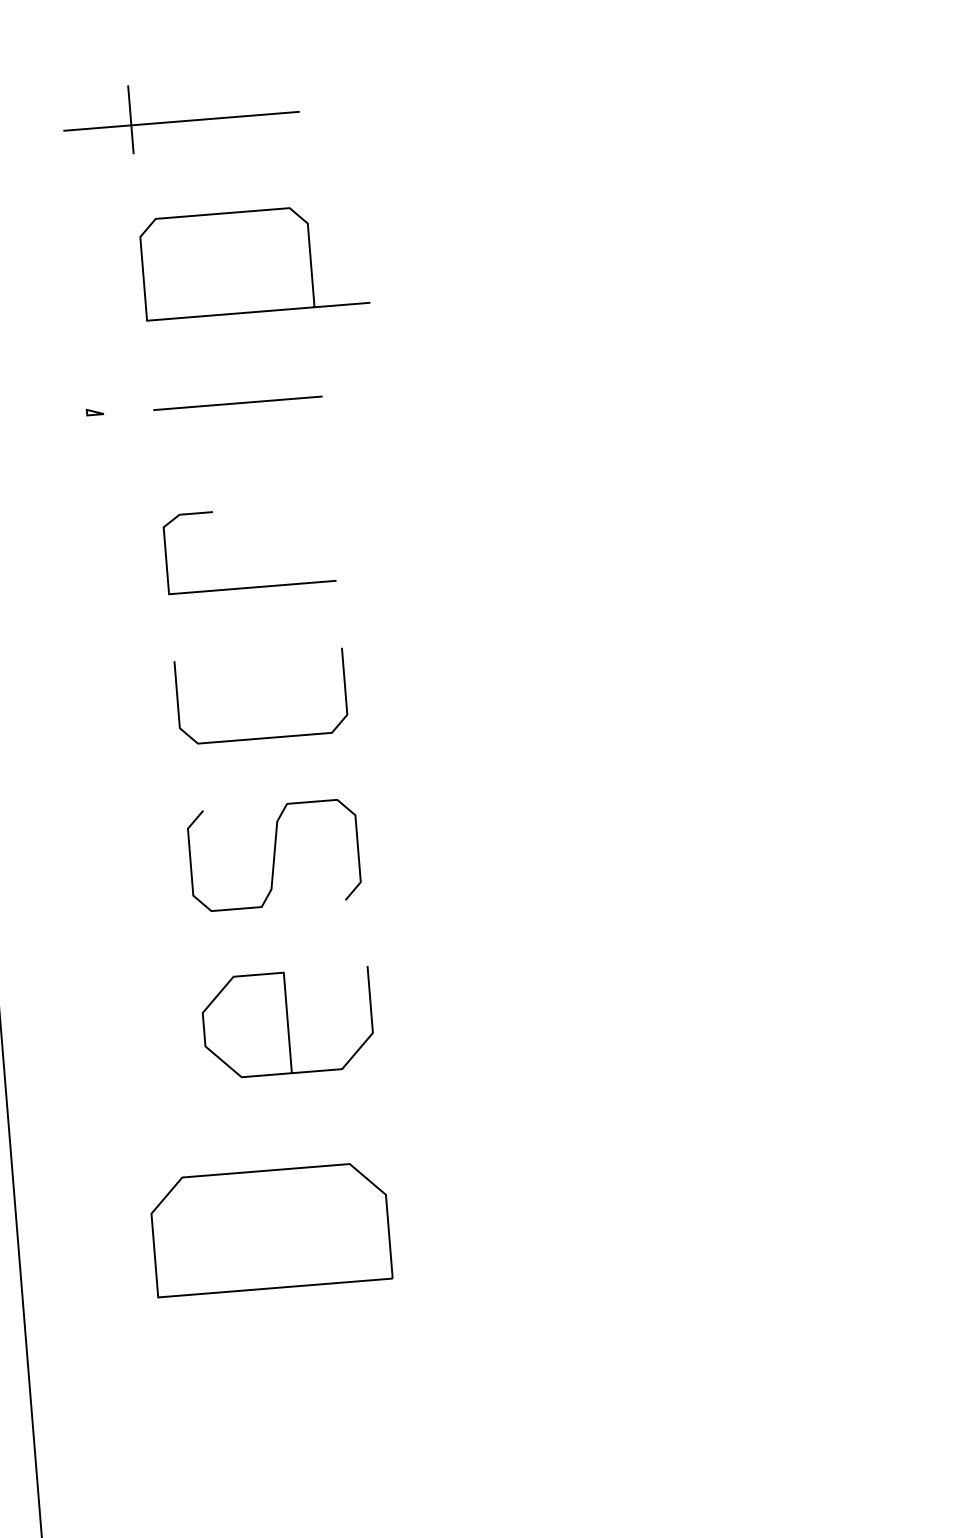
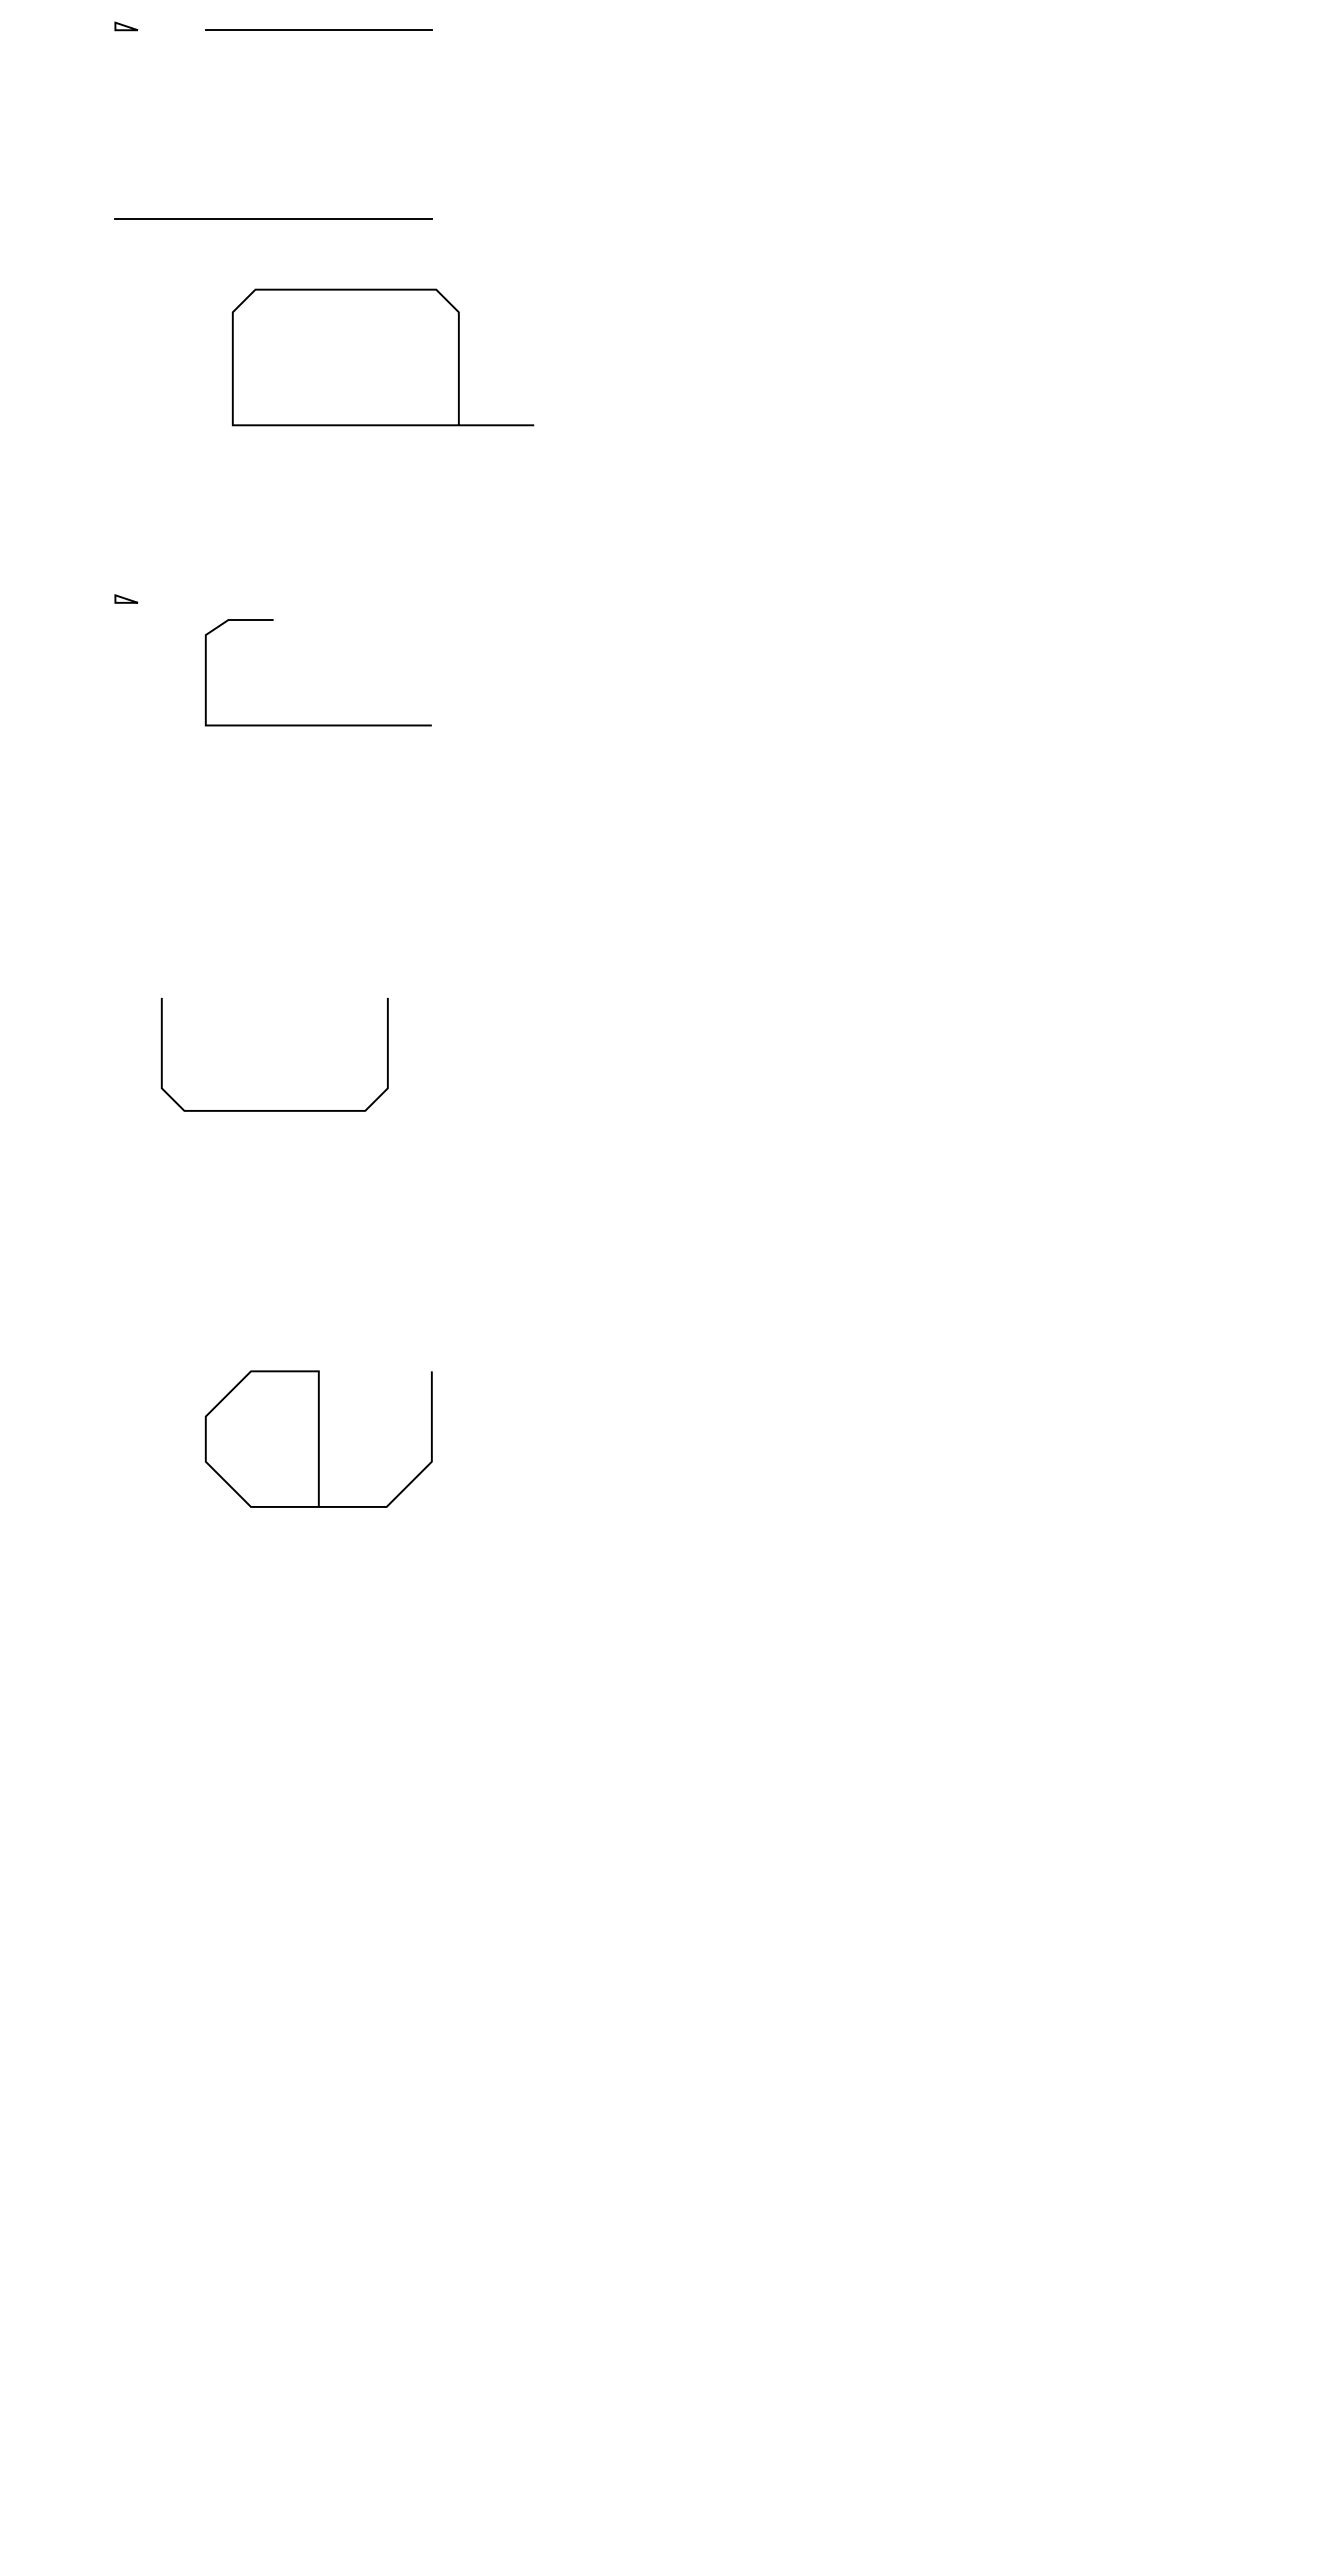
line: (130, 119) -> (205, 210), removed
curve: (249, 211) -> (382, 290), moved
line: (237, 403) -> (318, 602), removed
line: (251, 586) -> (317, 724), moved
curve: (264, 737) -> (274, 1110), moved
curve: (274, 855) -> (318, 1212), removed
part: (270, 1229) -> (273, 1714), removed

